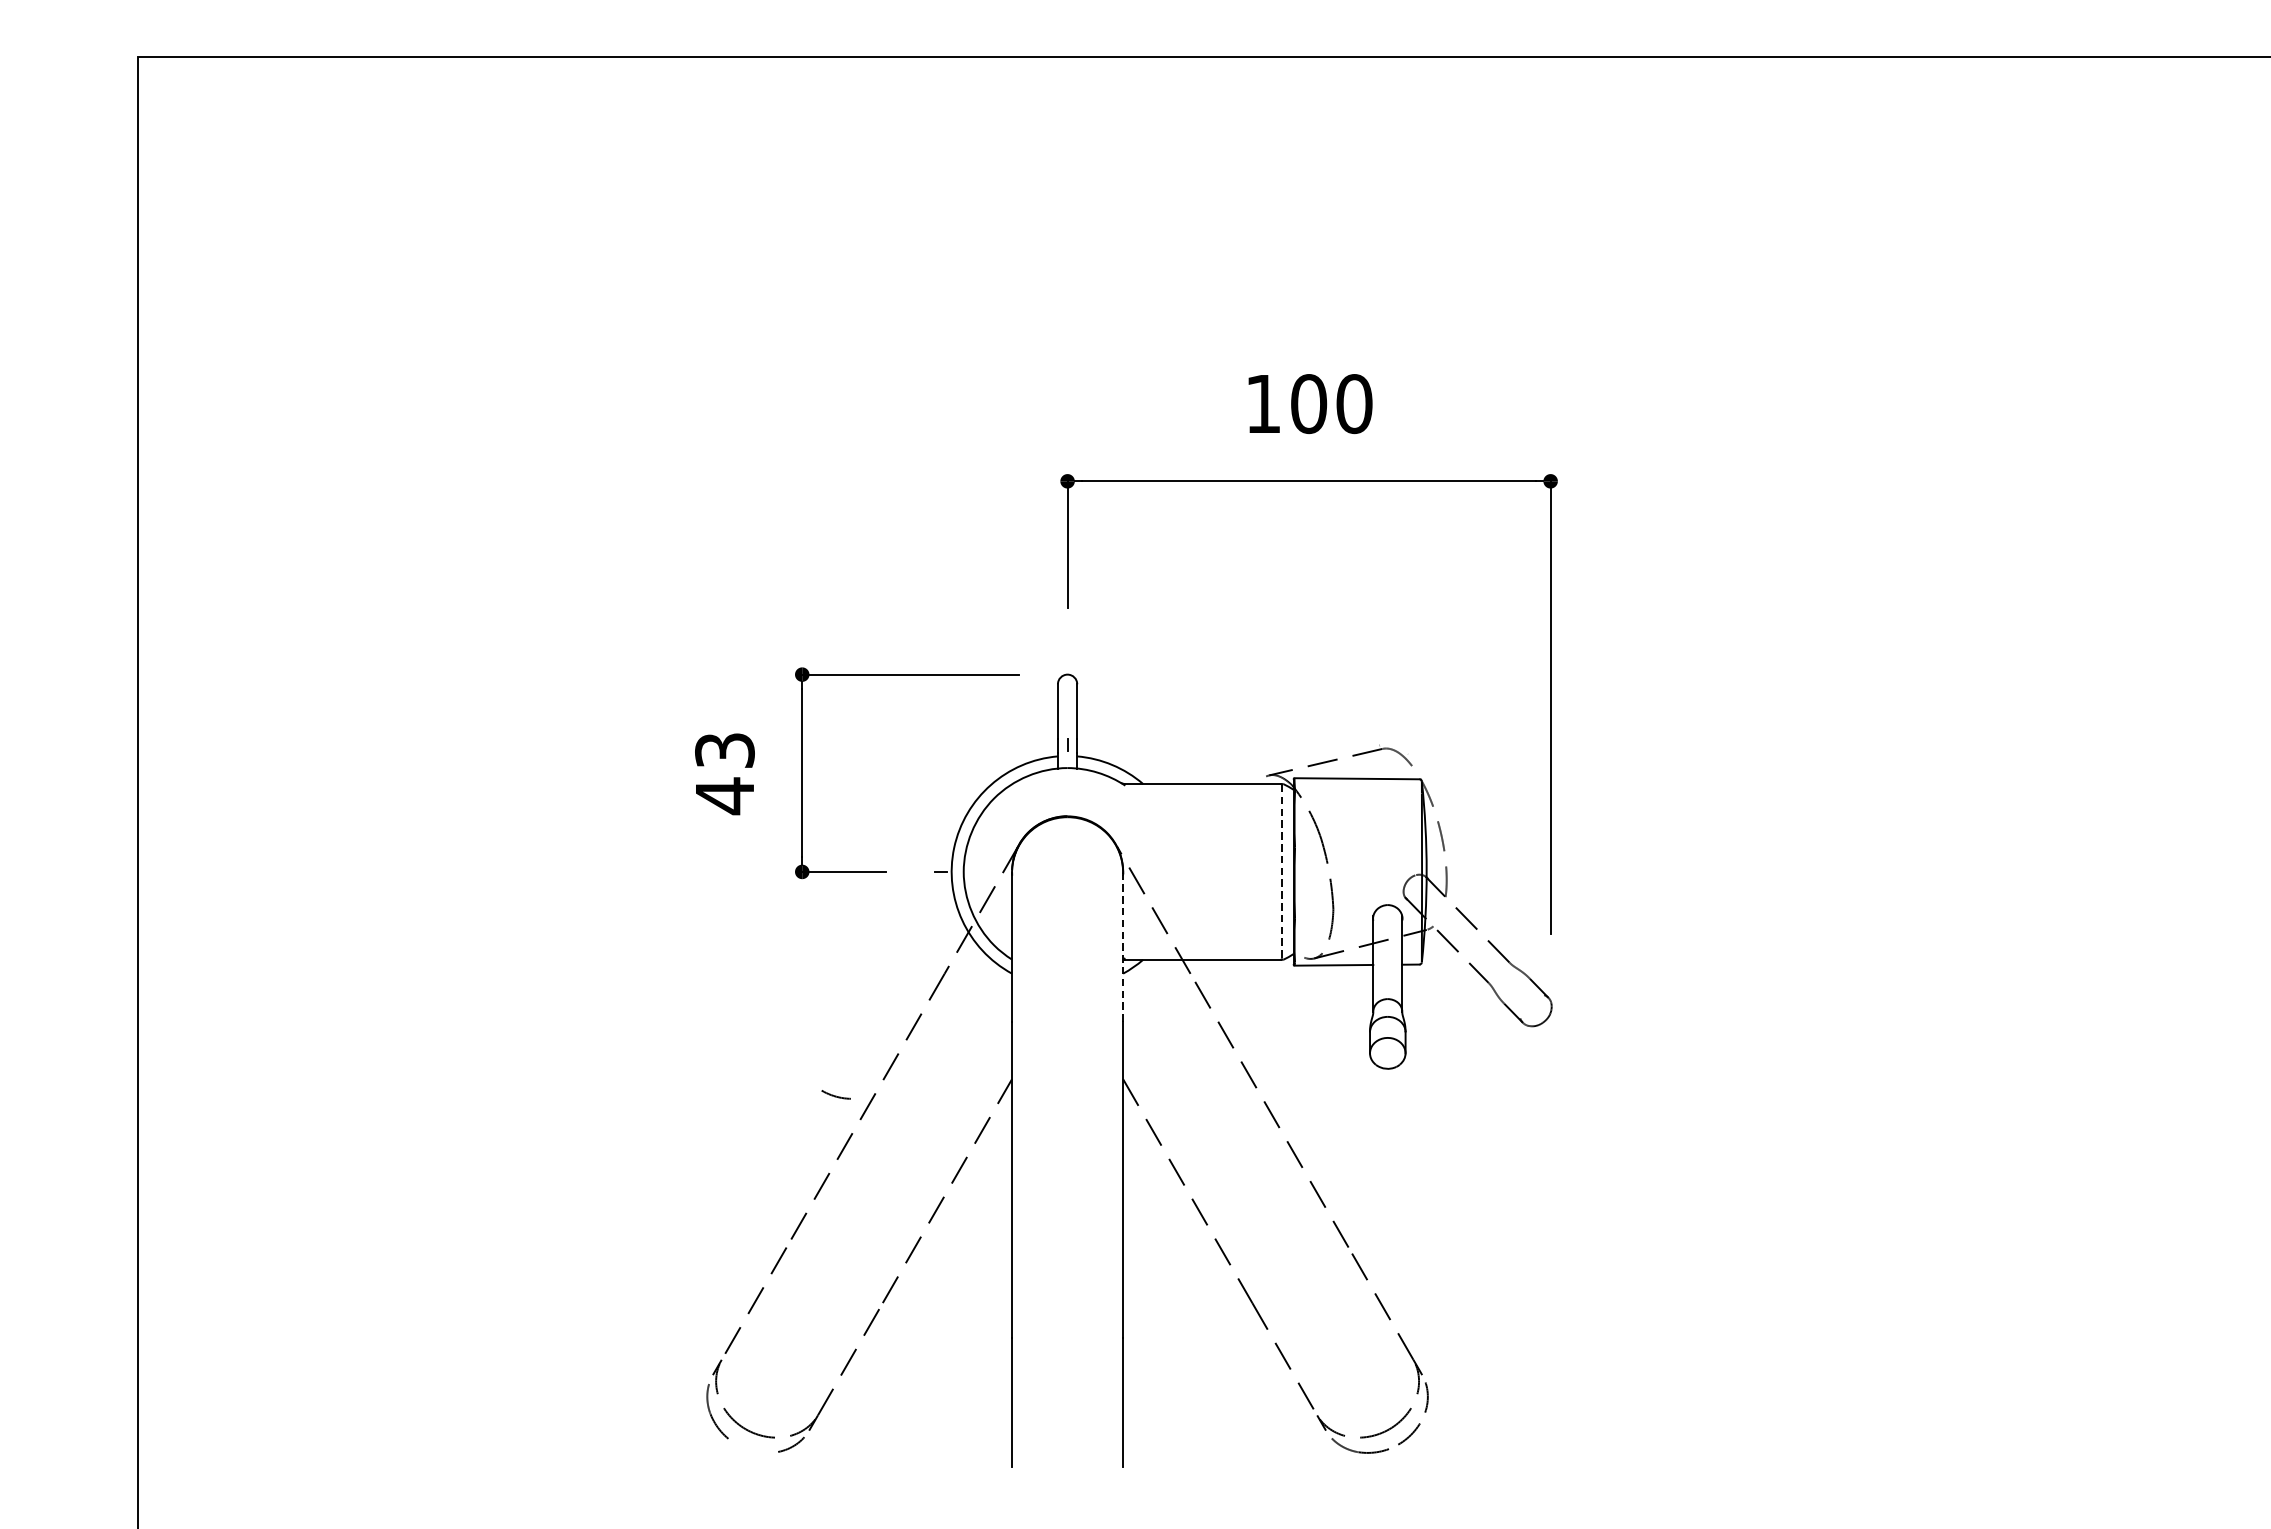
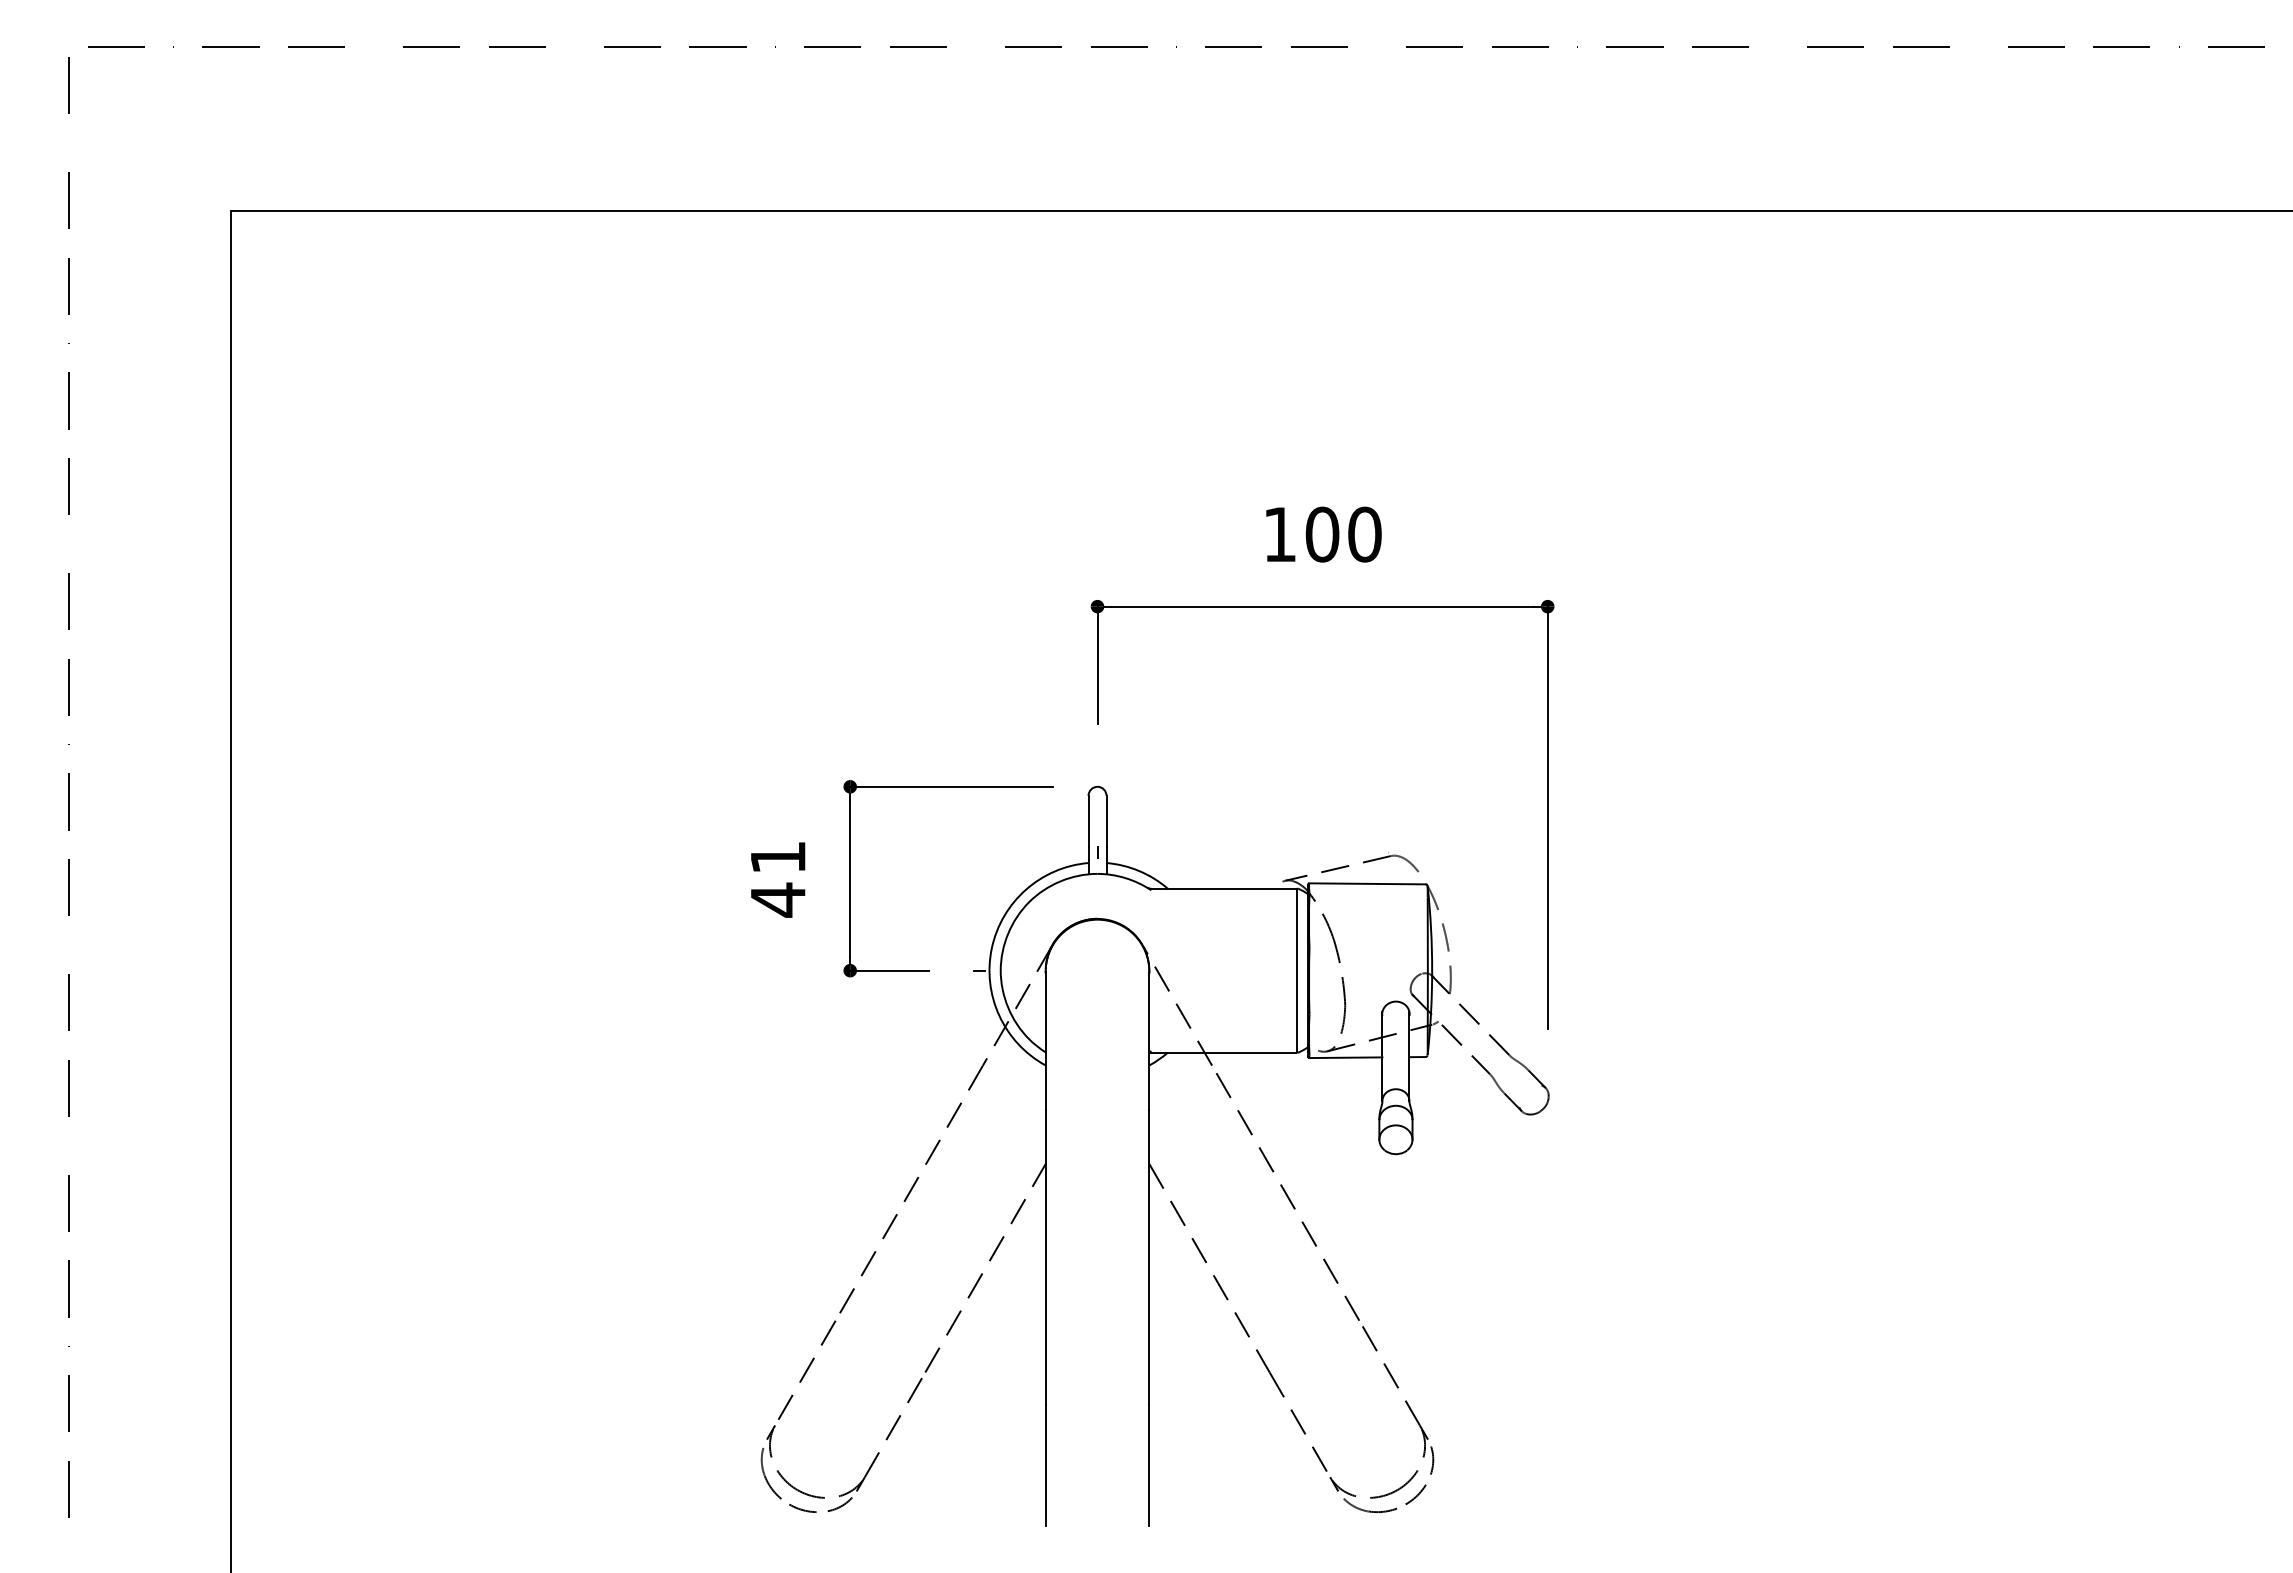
text: (725, 750) -> (778, 857), 43 -> 41
line: (1282, 872) -> (1297, 971), dashed -> solid
line: (1123, 947) -> (1149, 1041), dashed -> solid
arc: (834, 1094) -> (801, 1508), moved

